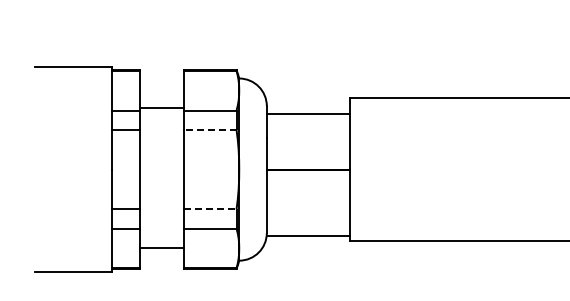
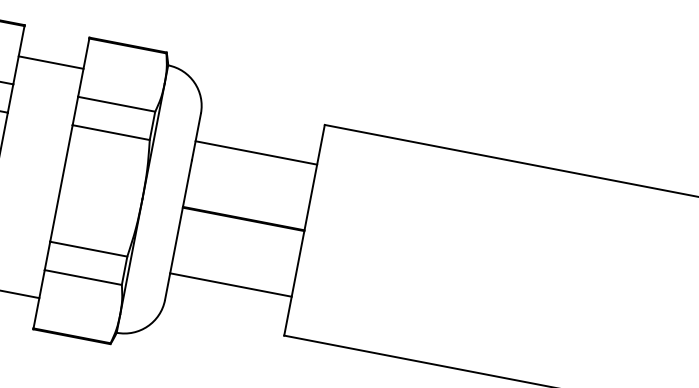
line: (161, 108) -> (50, 62), moved
line: (307, 113) -> (255, 152), moved
line: (209, 129) -> (110, 131), dashed -> solid
line: (210, 209) -> (89, 249), dashed -> solid
line: (307, 235) -> (229, 284), moved

